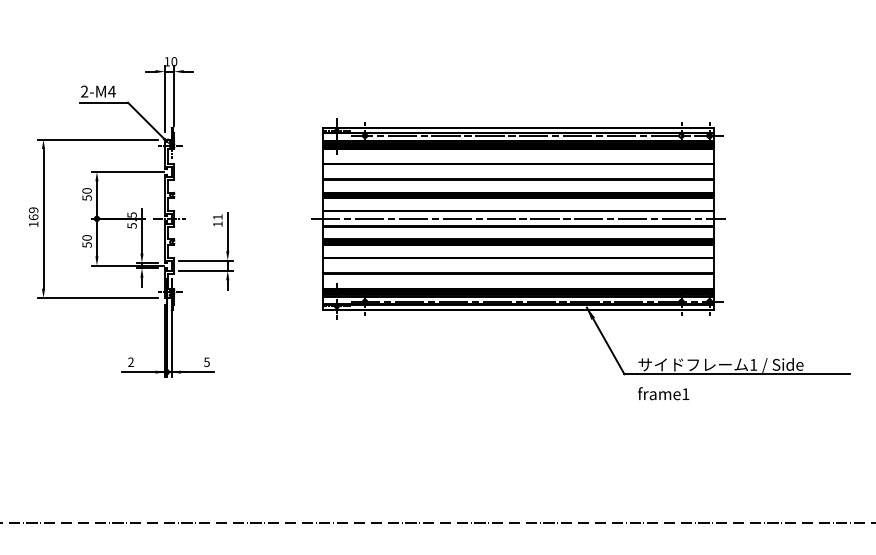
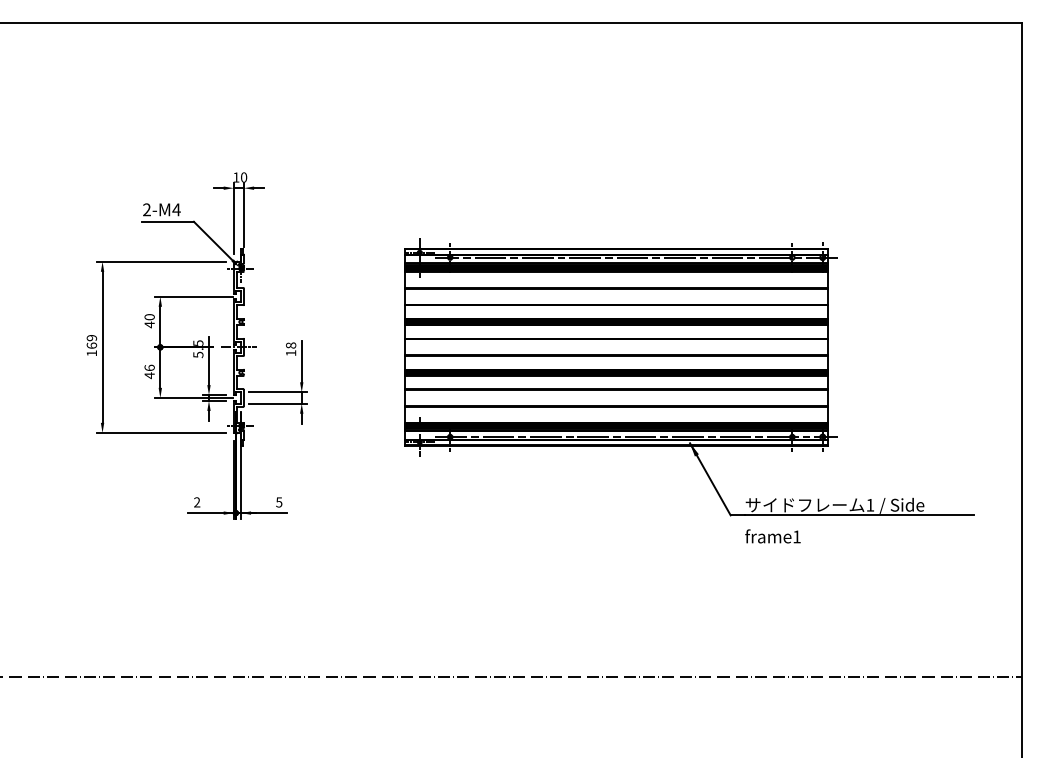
text: (86, 197) -> (149, 324), 50 -> 40
text: (218, 217) -> (291, 345), 11 -> 18
line: (517, 218) -> (615, 347), removed
text: (86, 241) -> (149, 371), 50 -> 46

